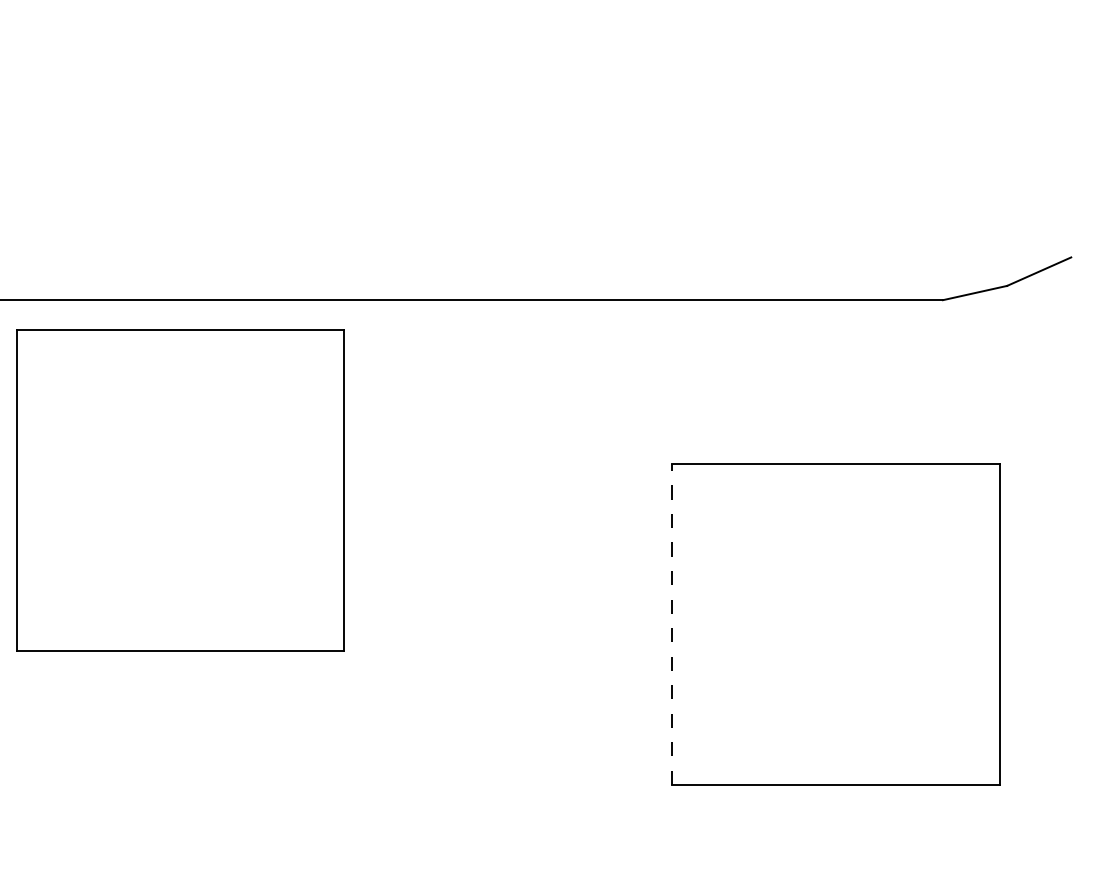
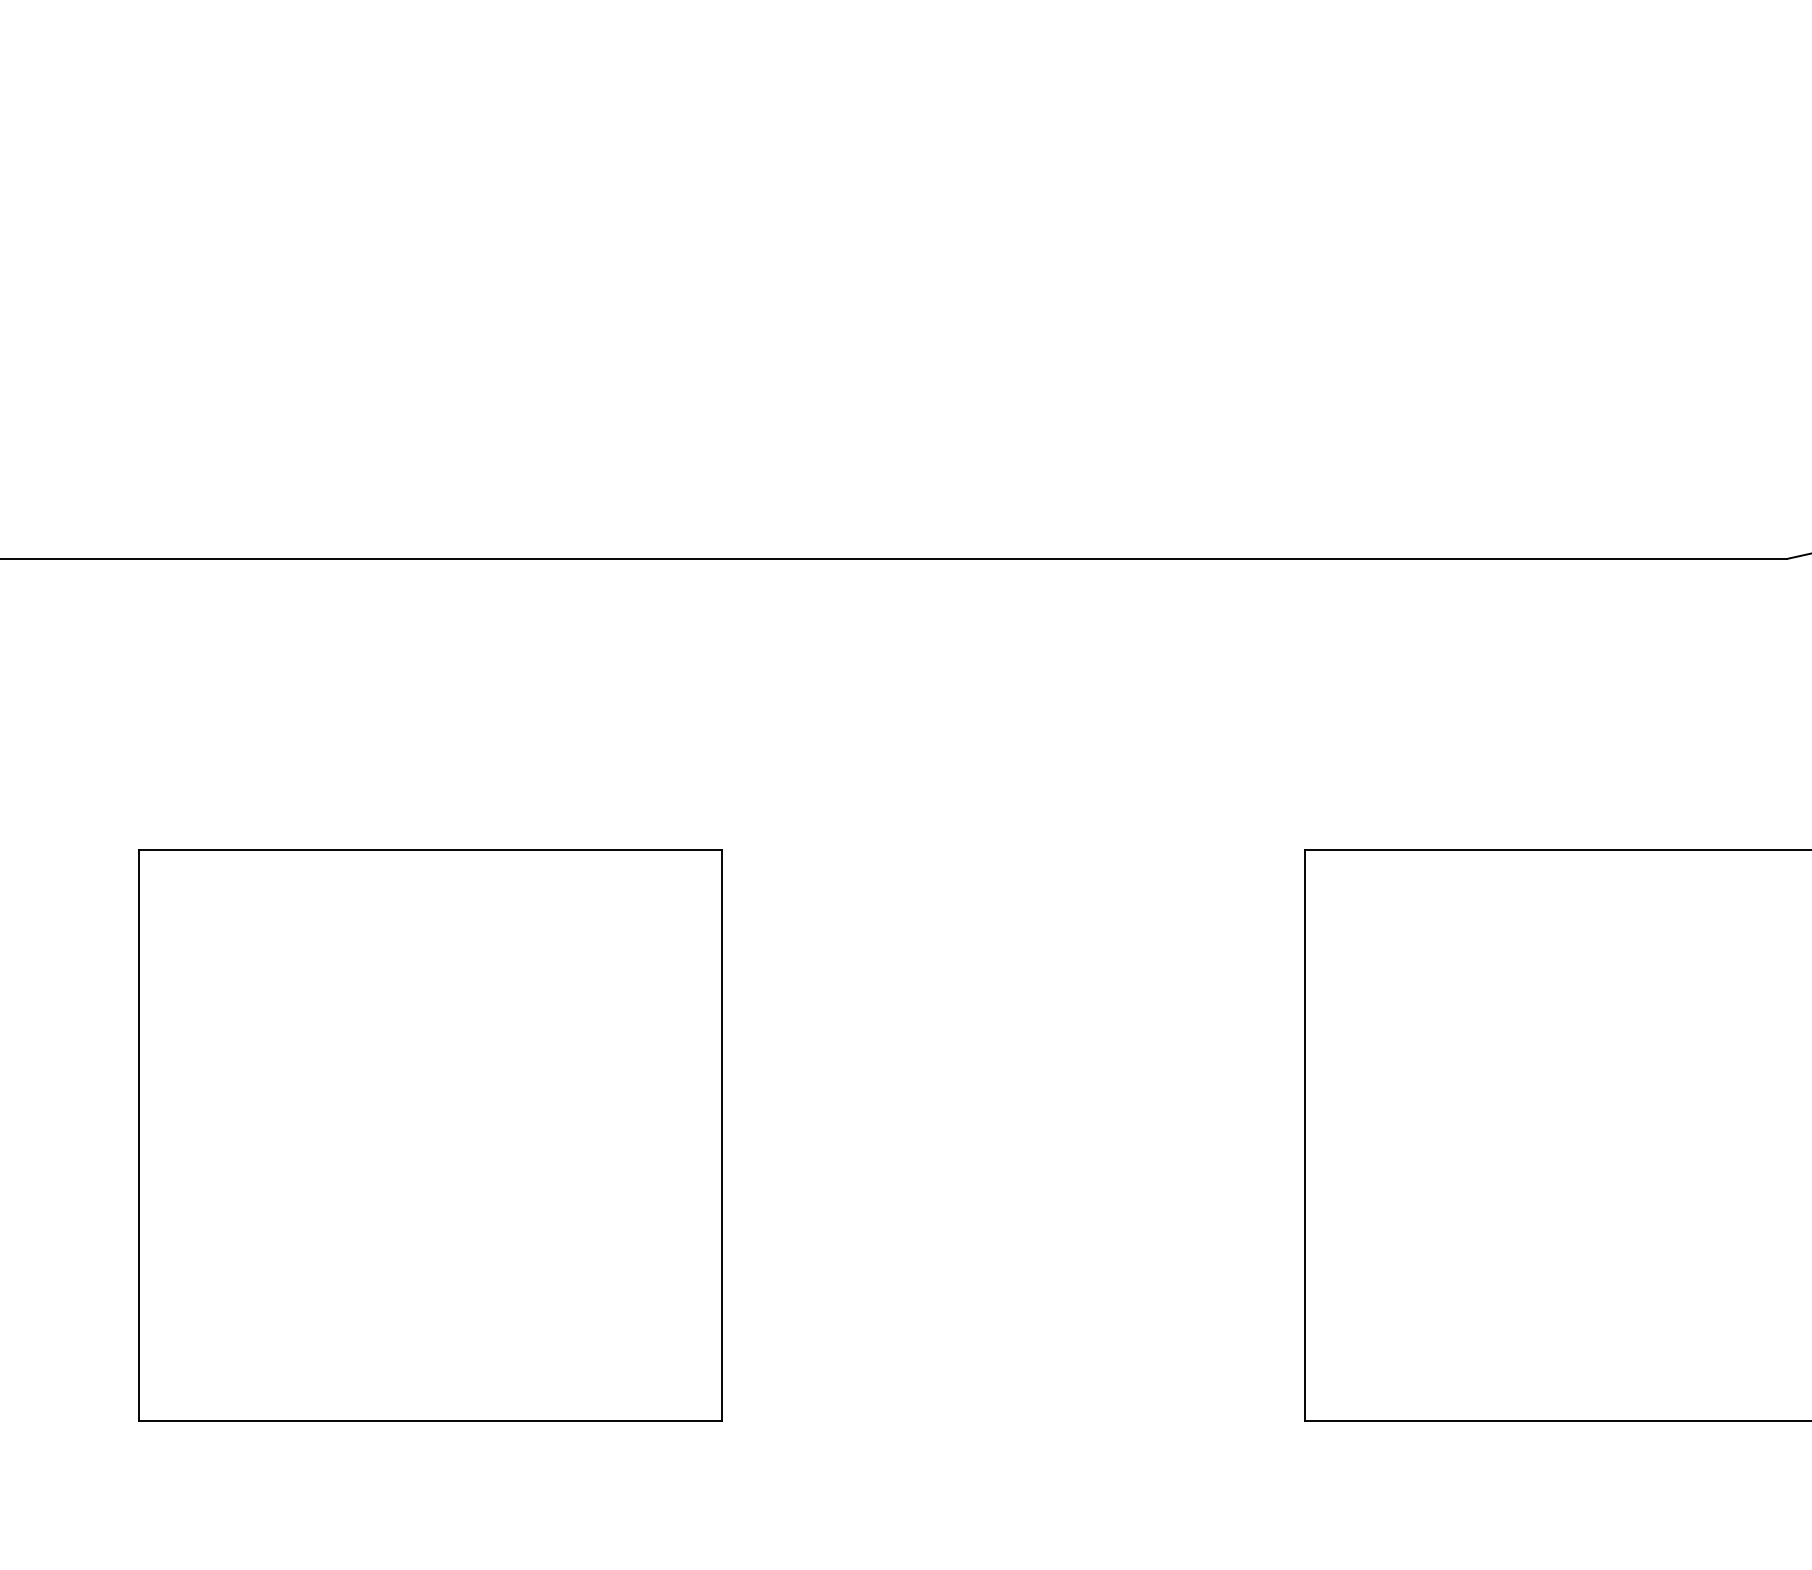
part: (180, 490) -> (431, 1135), moved
line: (672, 623) -> (1306, 1133), dashed -> solid

